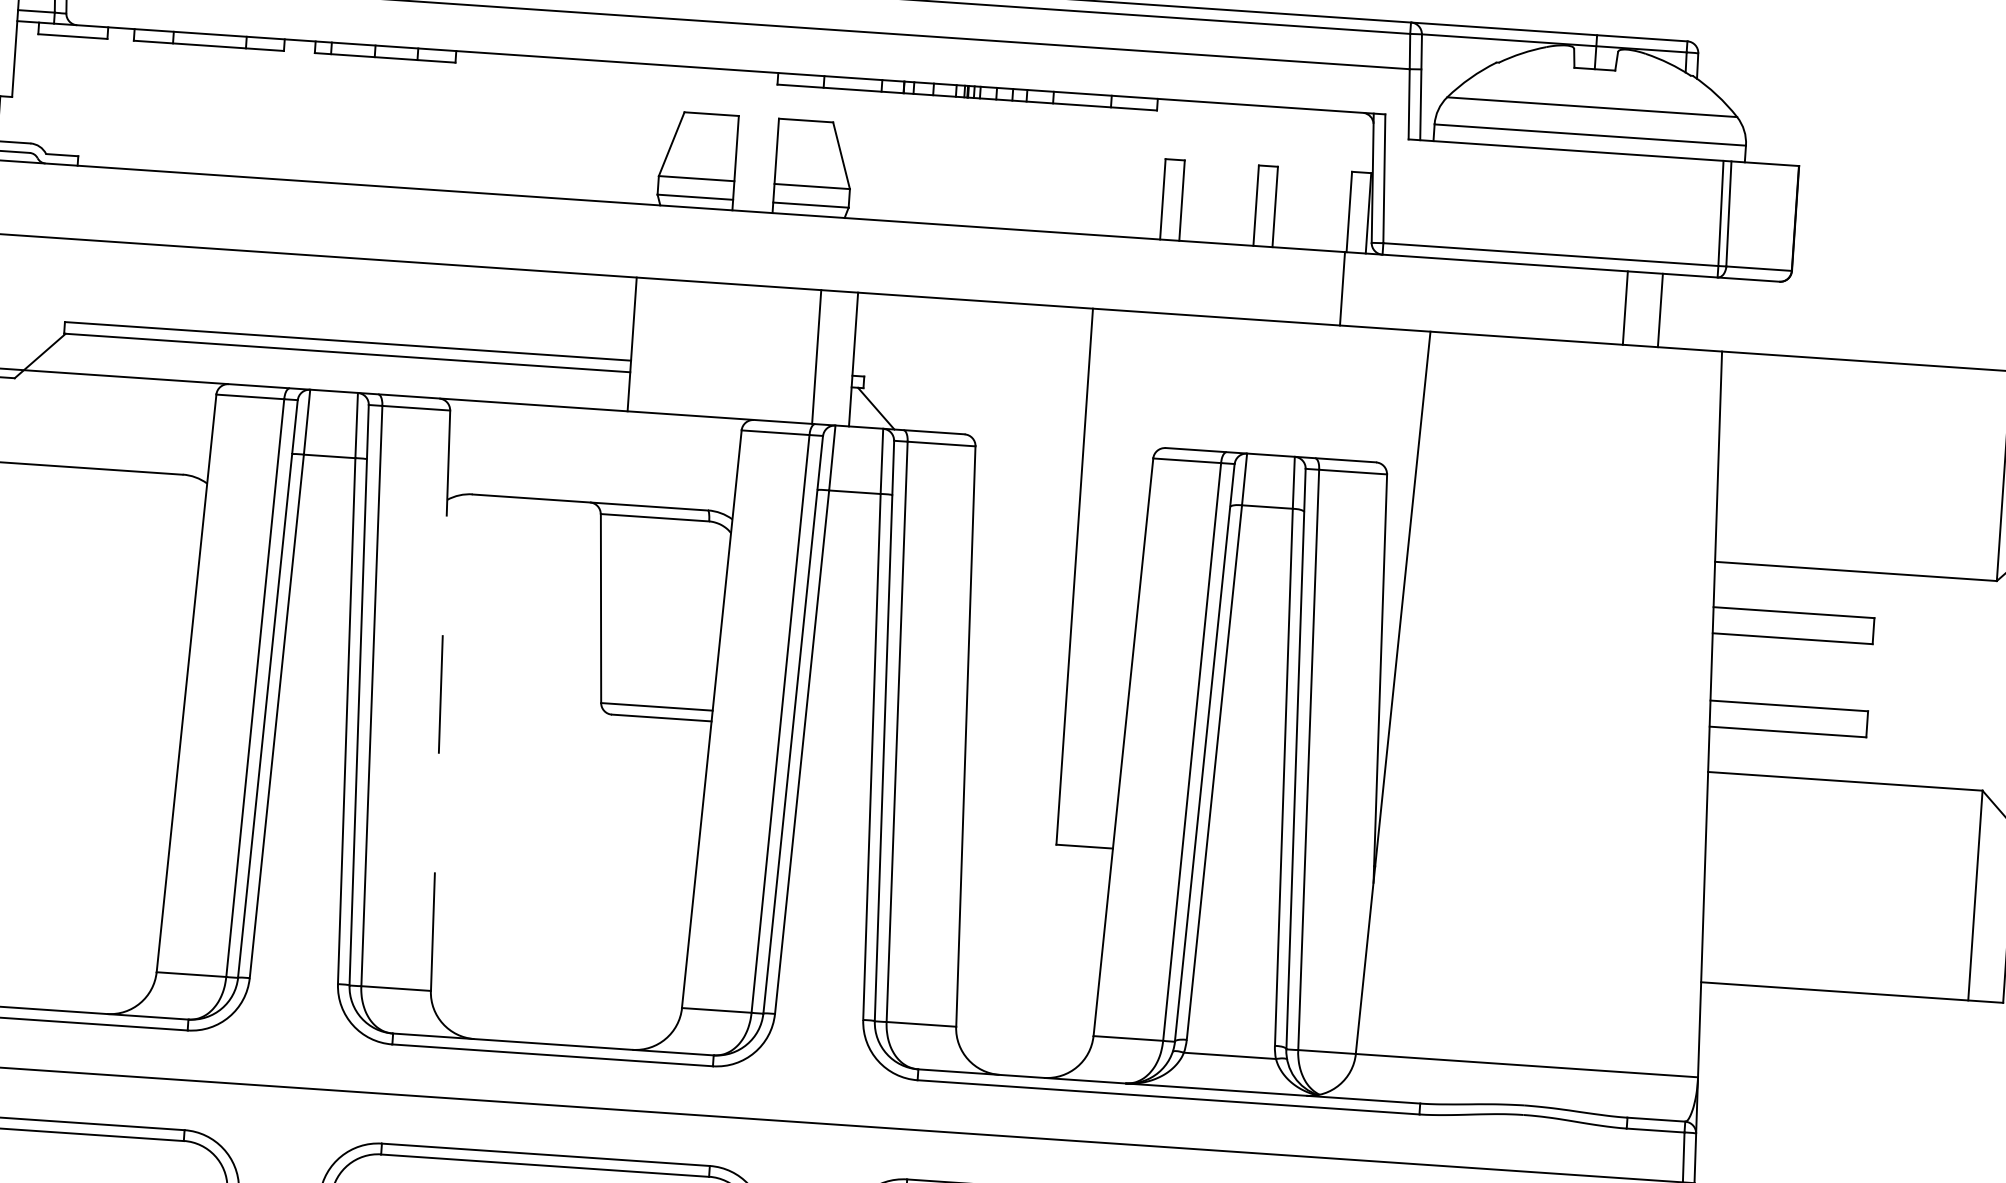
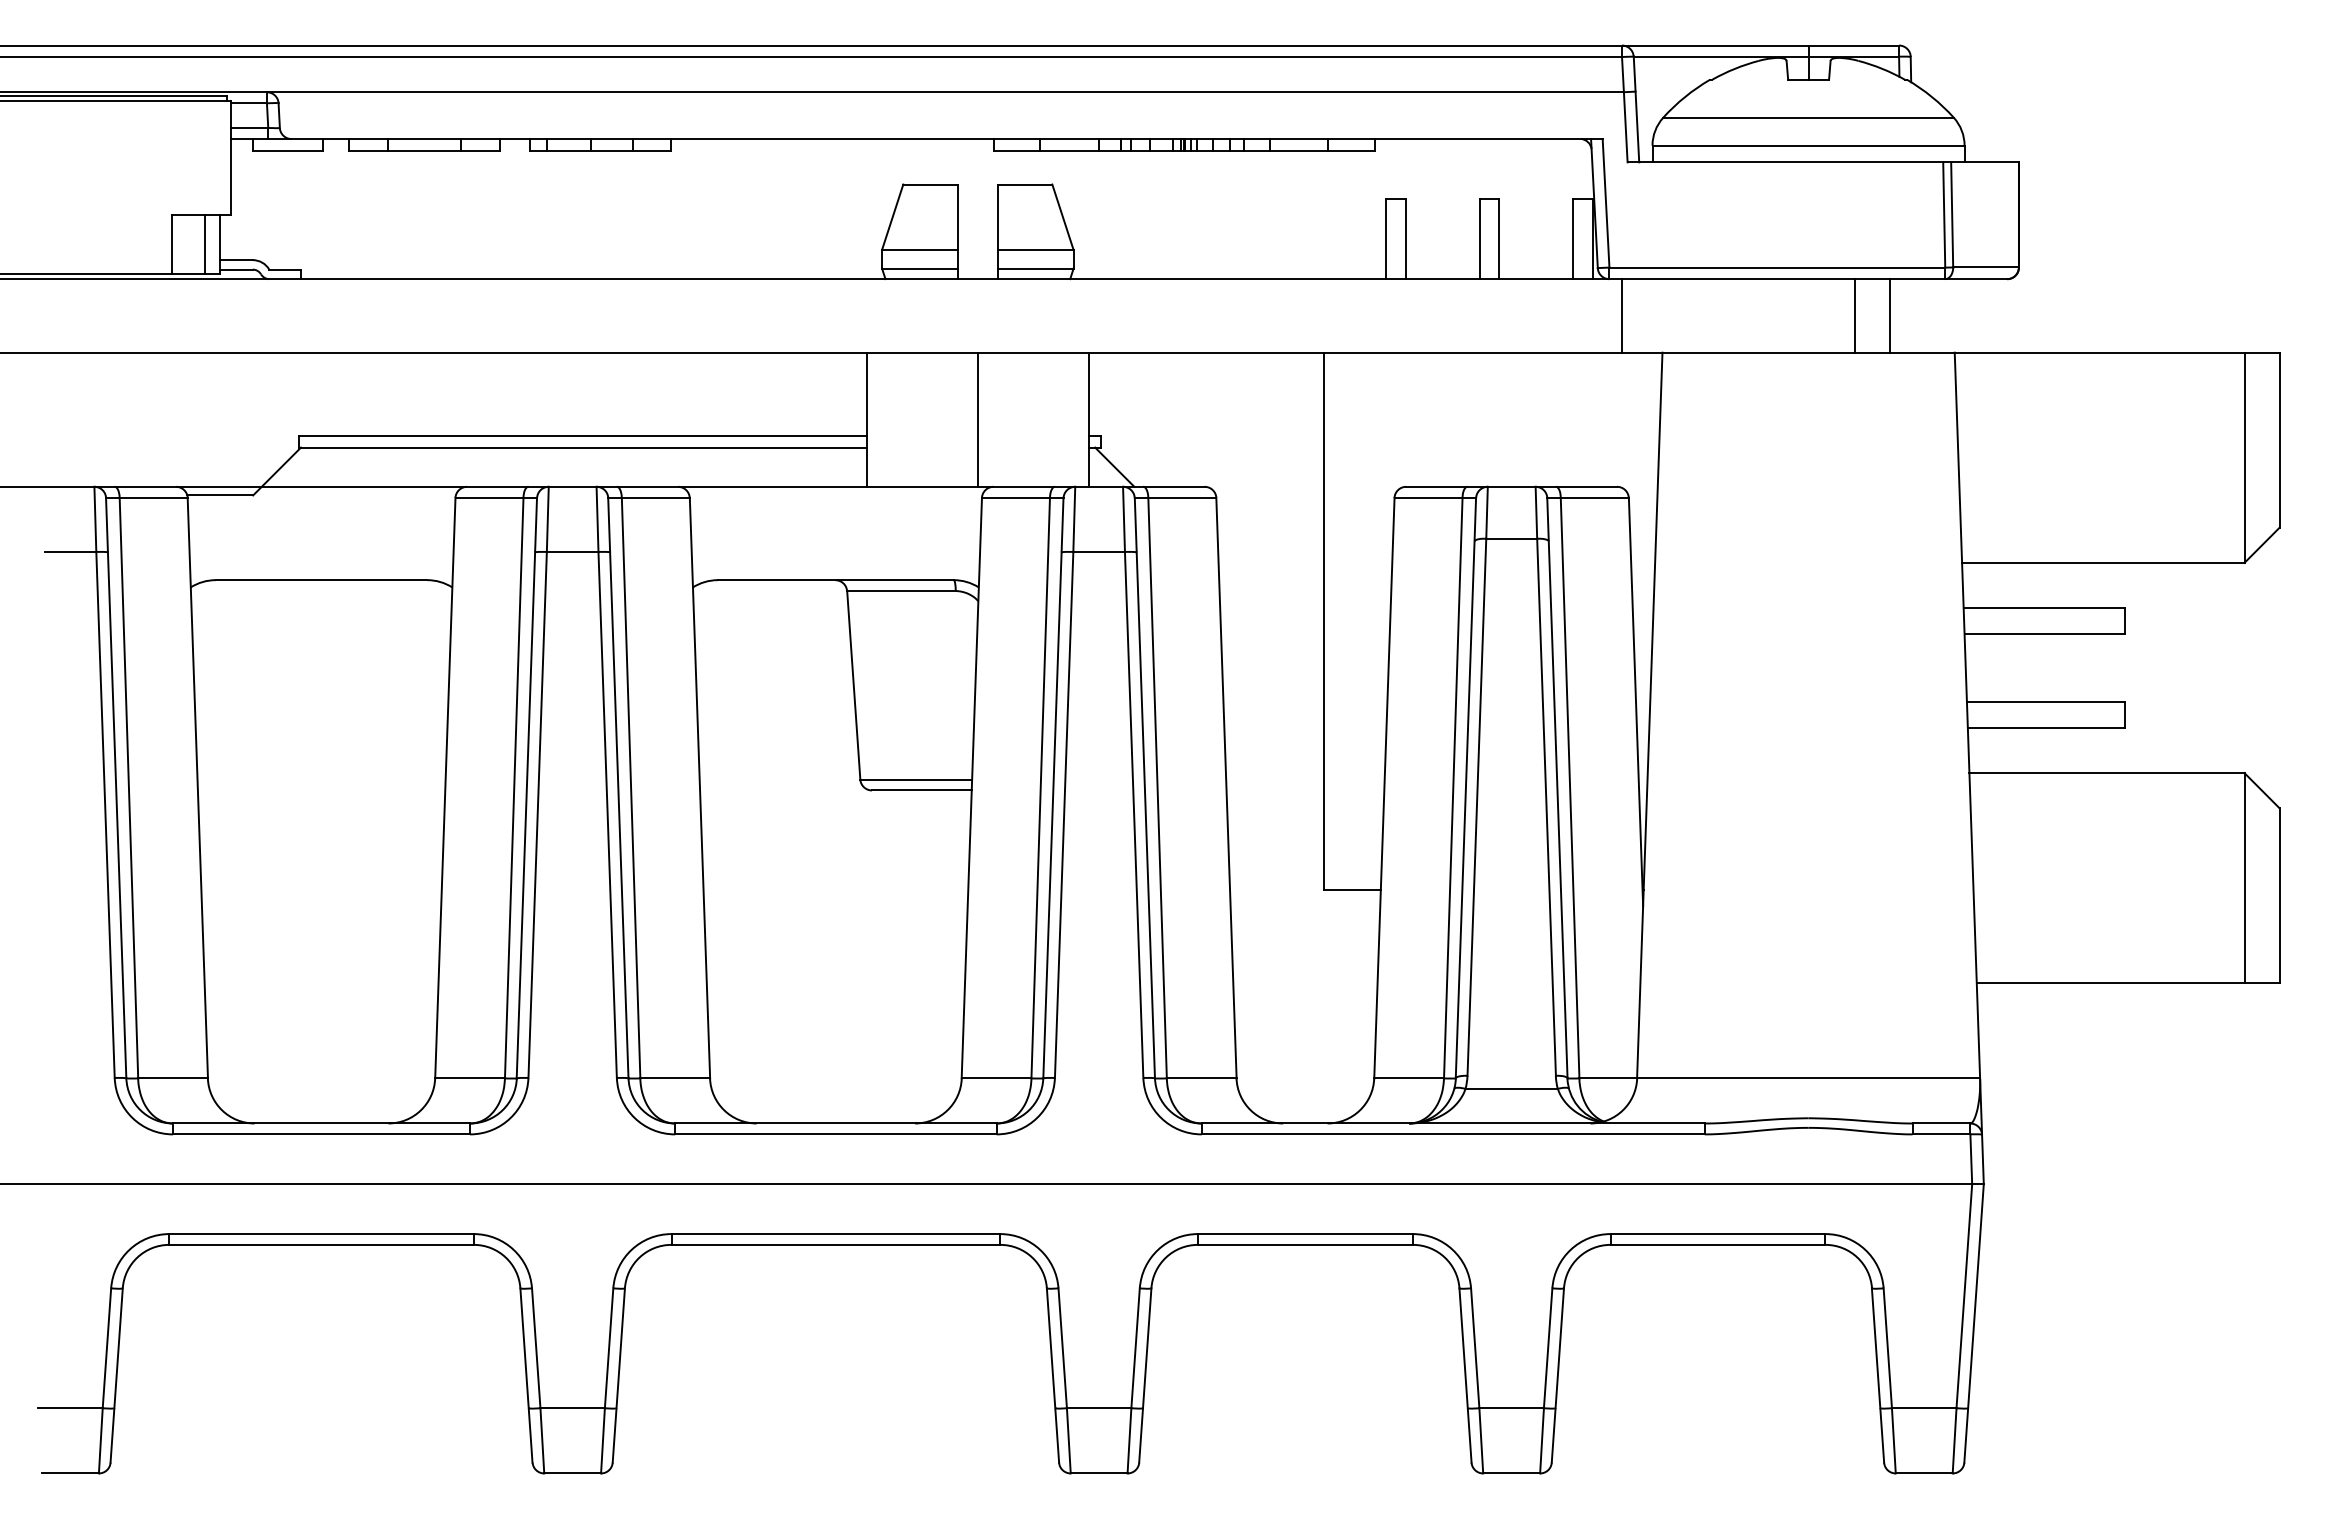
line: (1342, 288) -> (1621, 315), moved
line: (816, 356) -> (977, 419), moved
line: (440, 699) -> (699, 787), dashed -> solid

